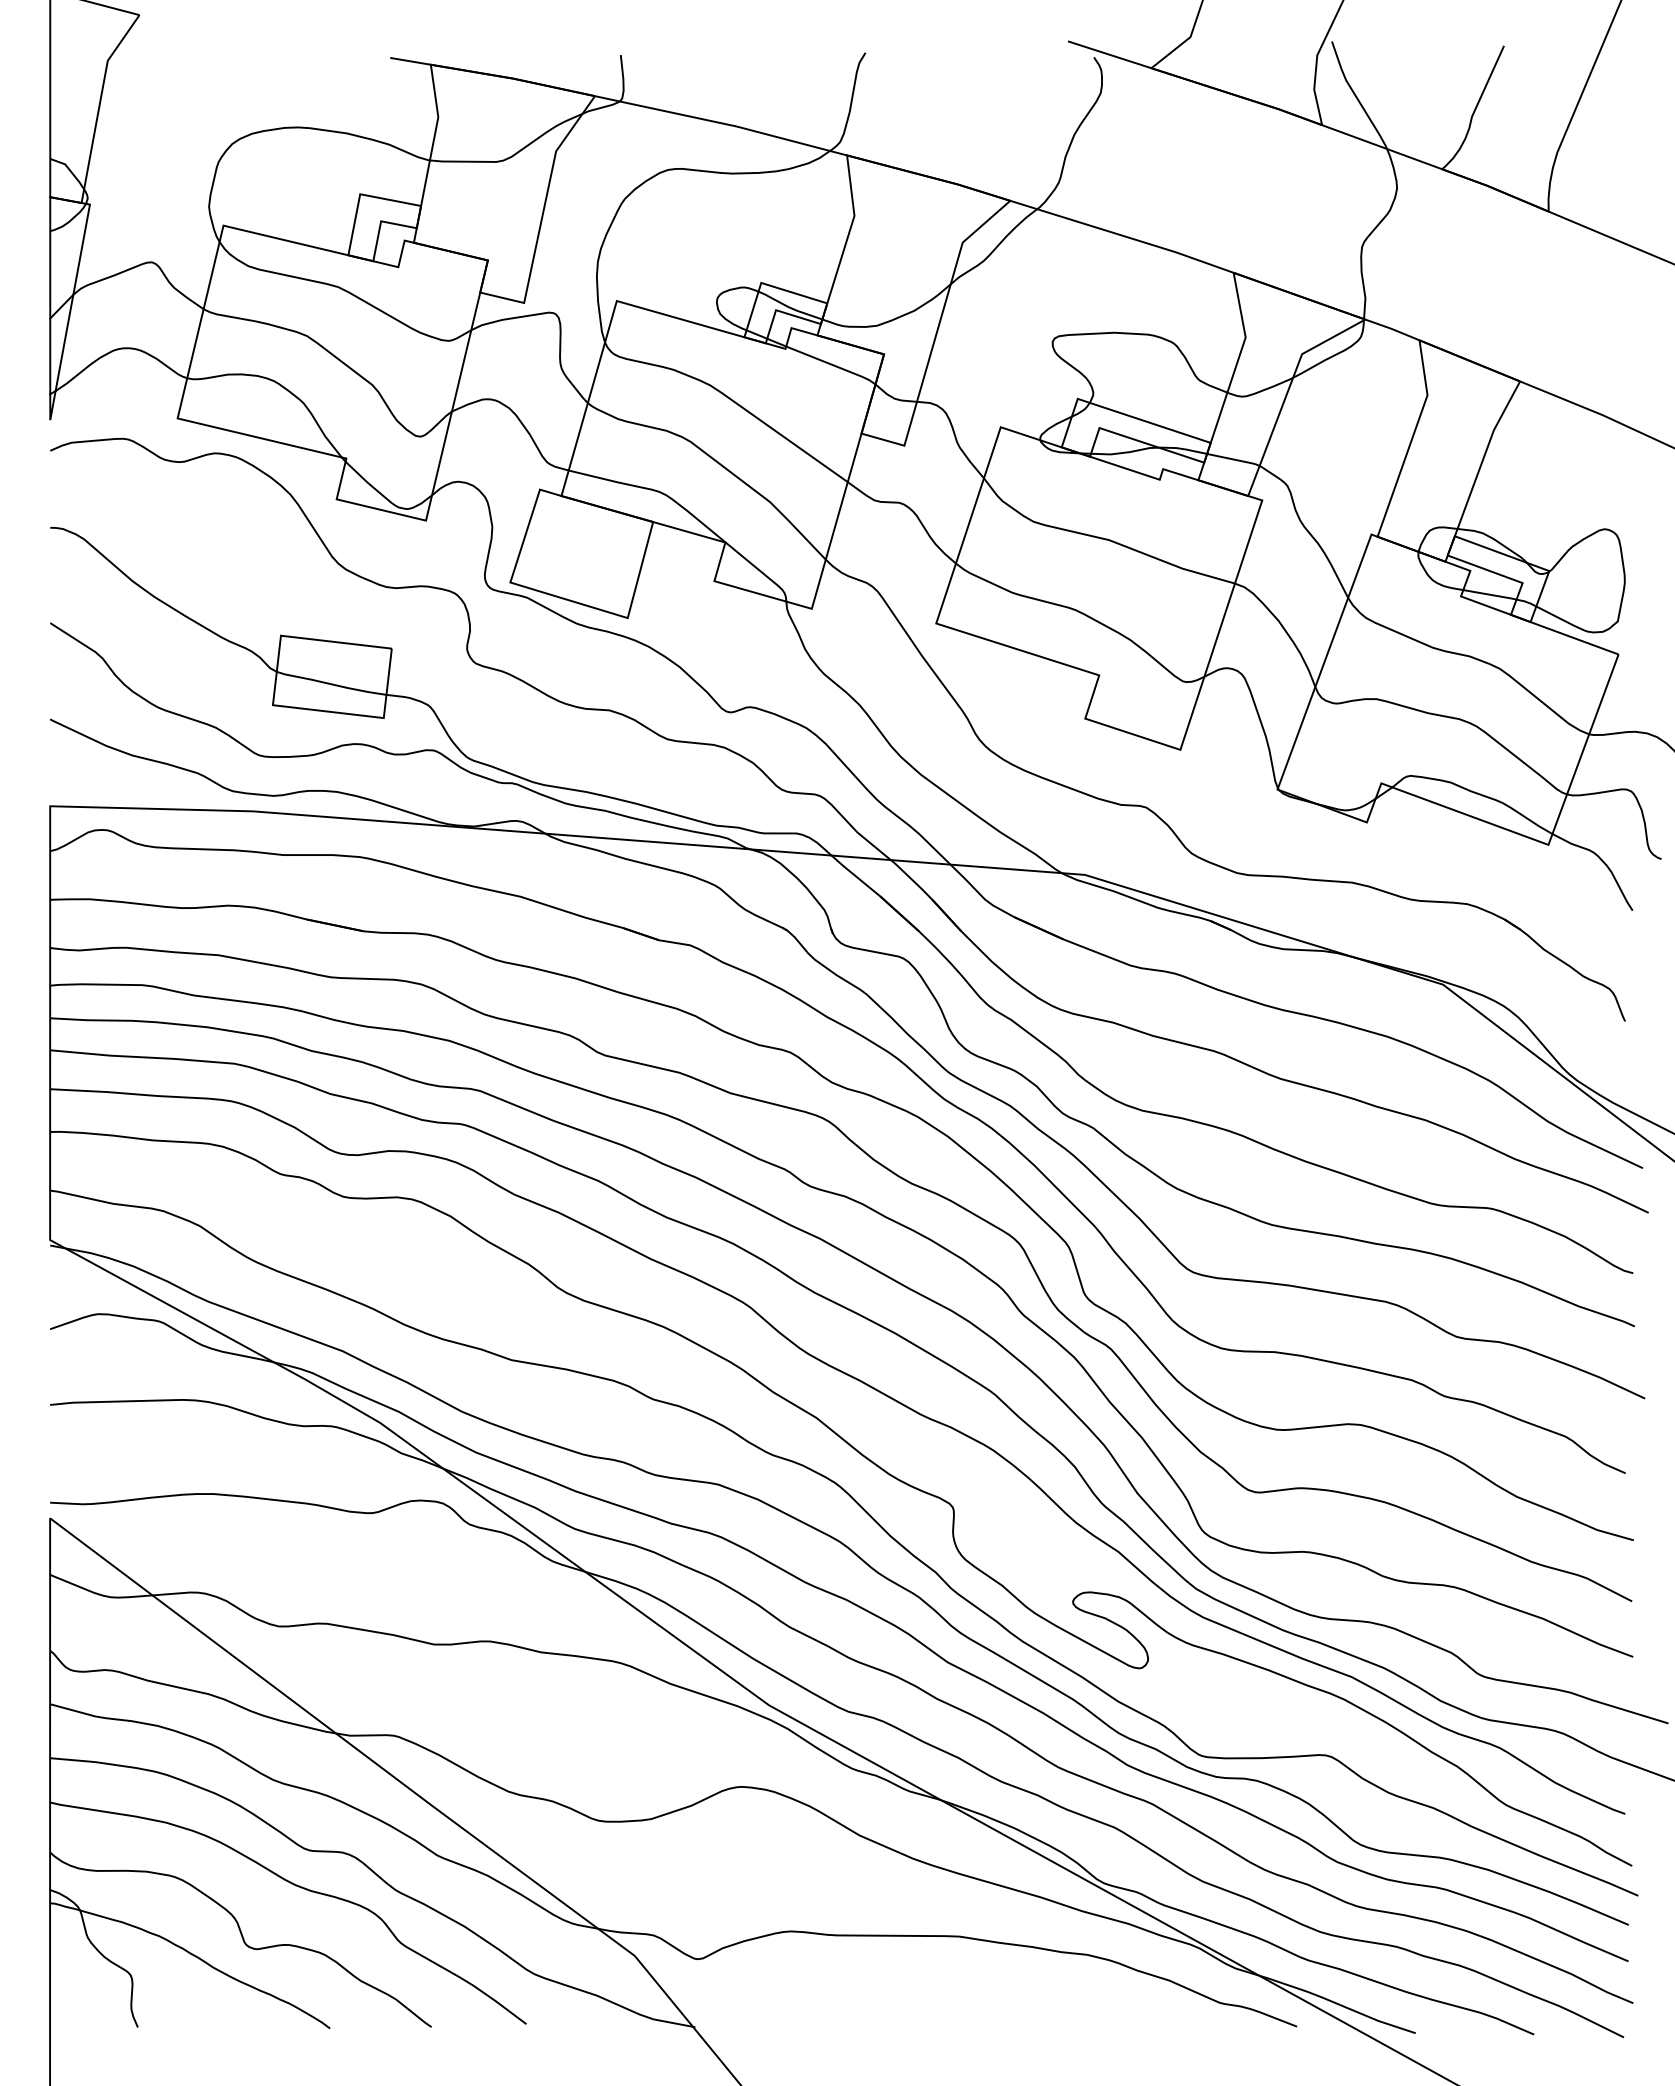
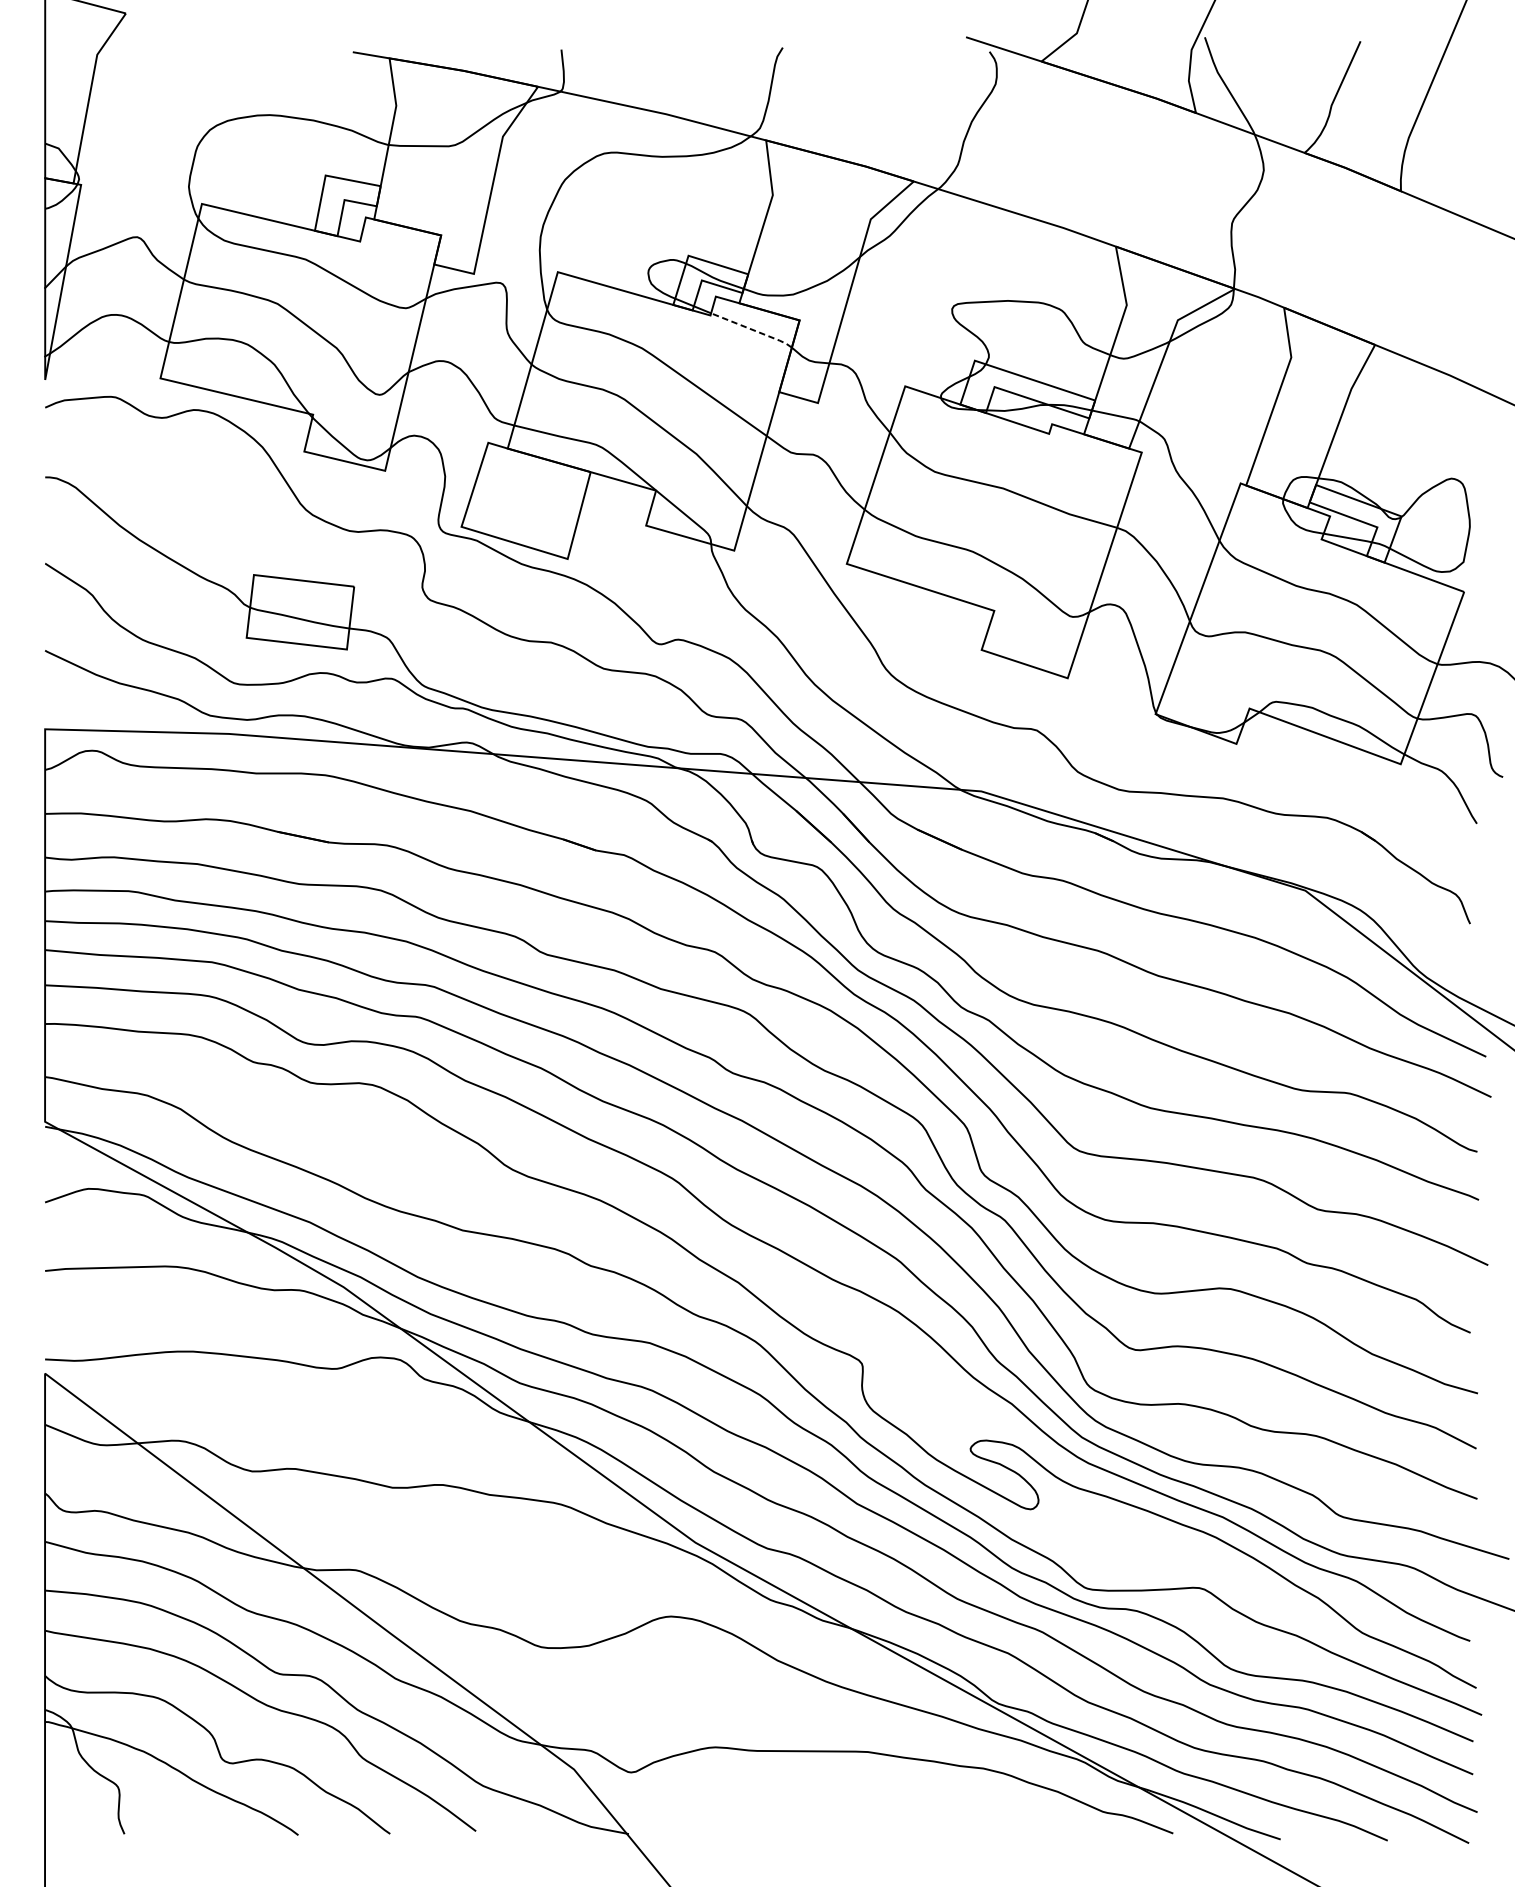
line: (832, 364) -> (752, 329), solid -> dashed

